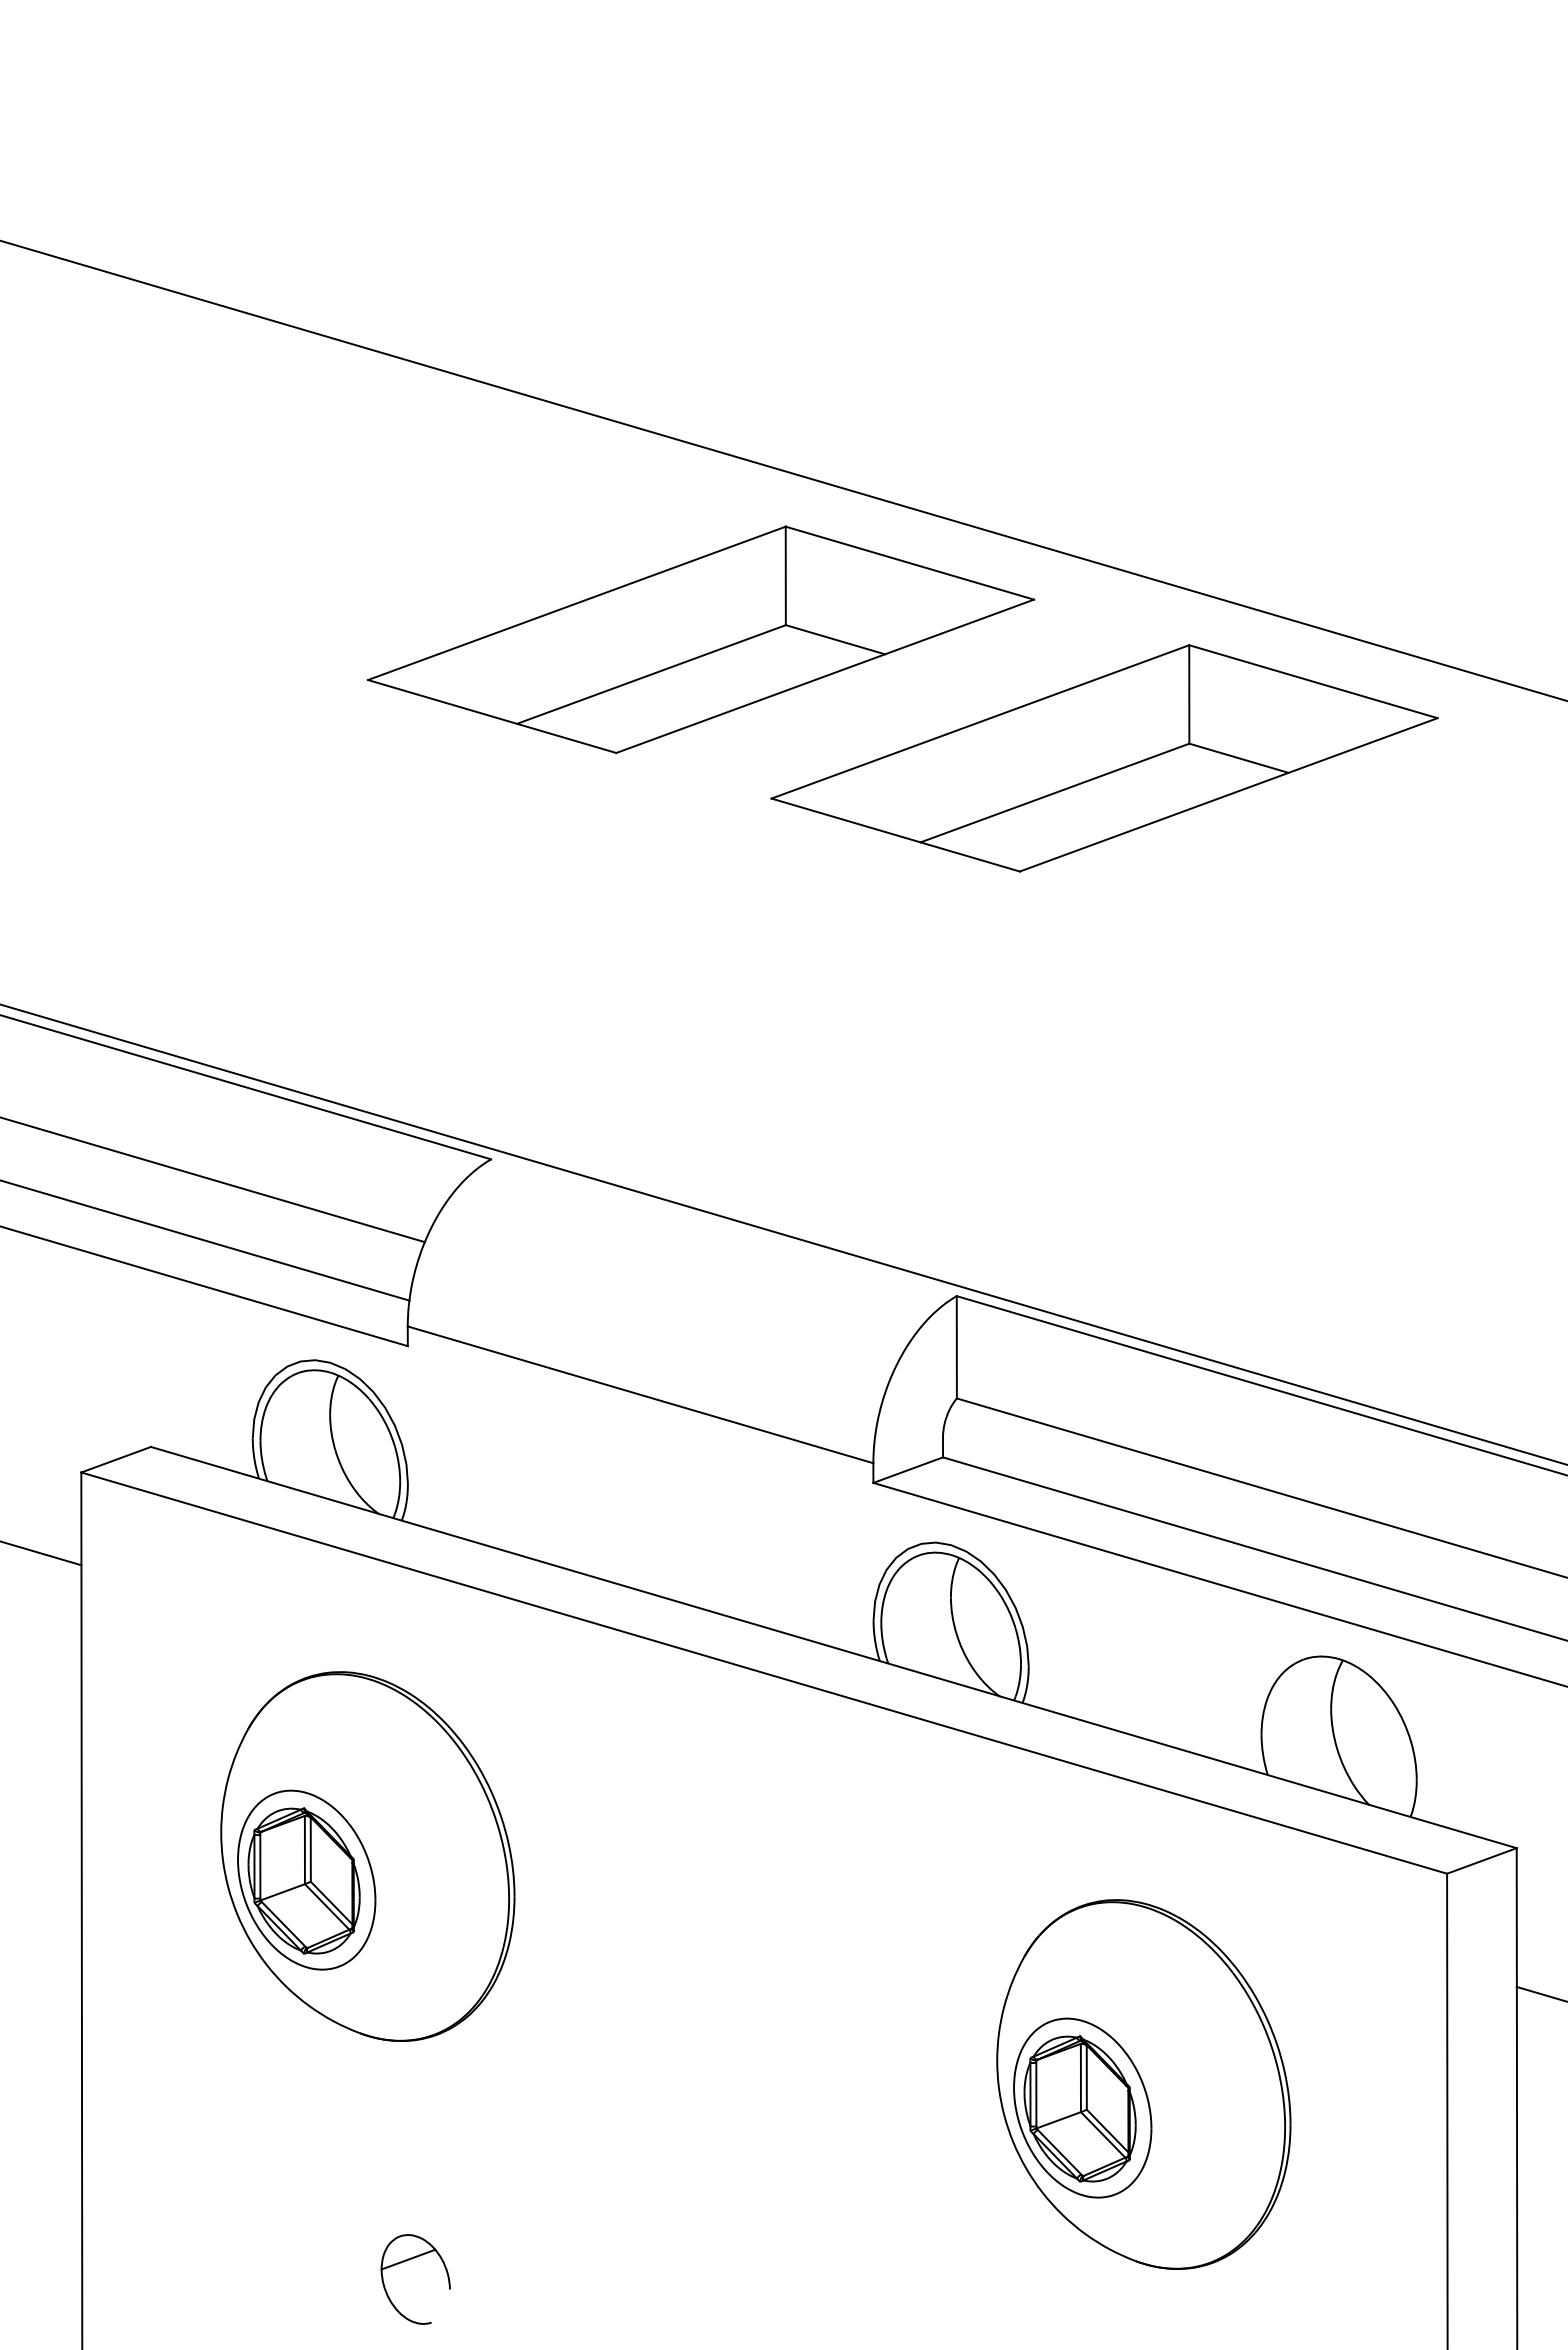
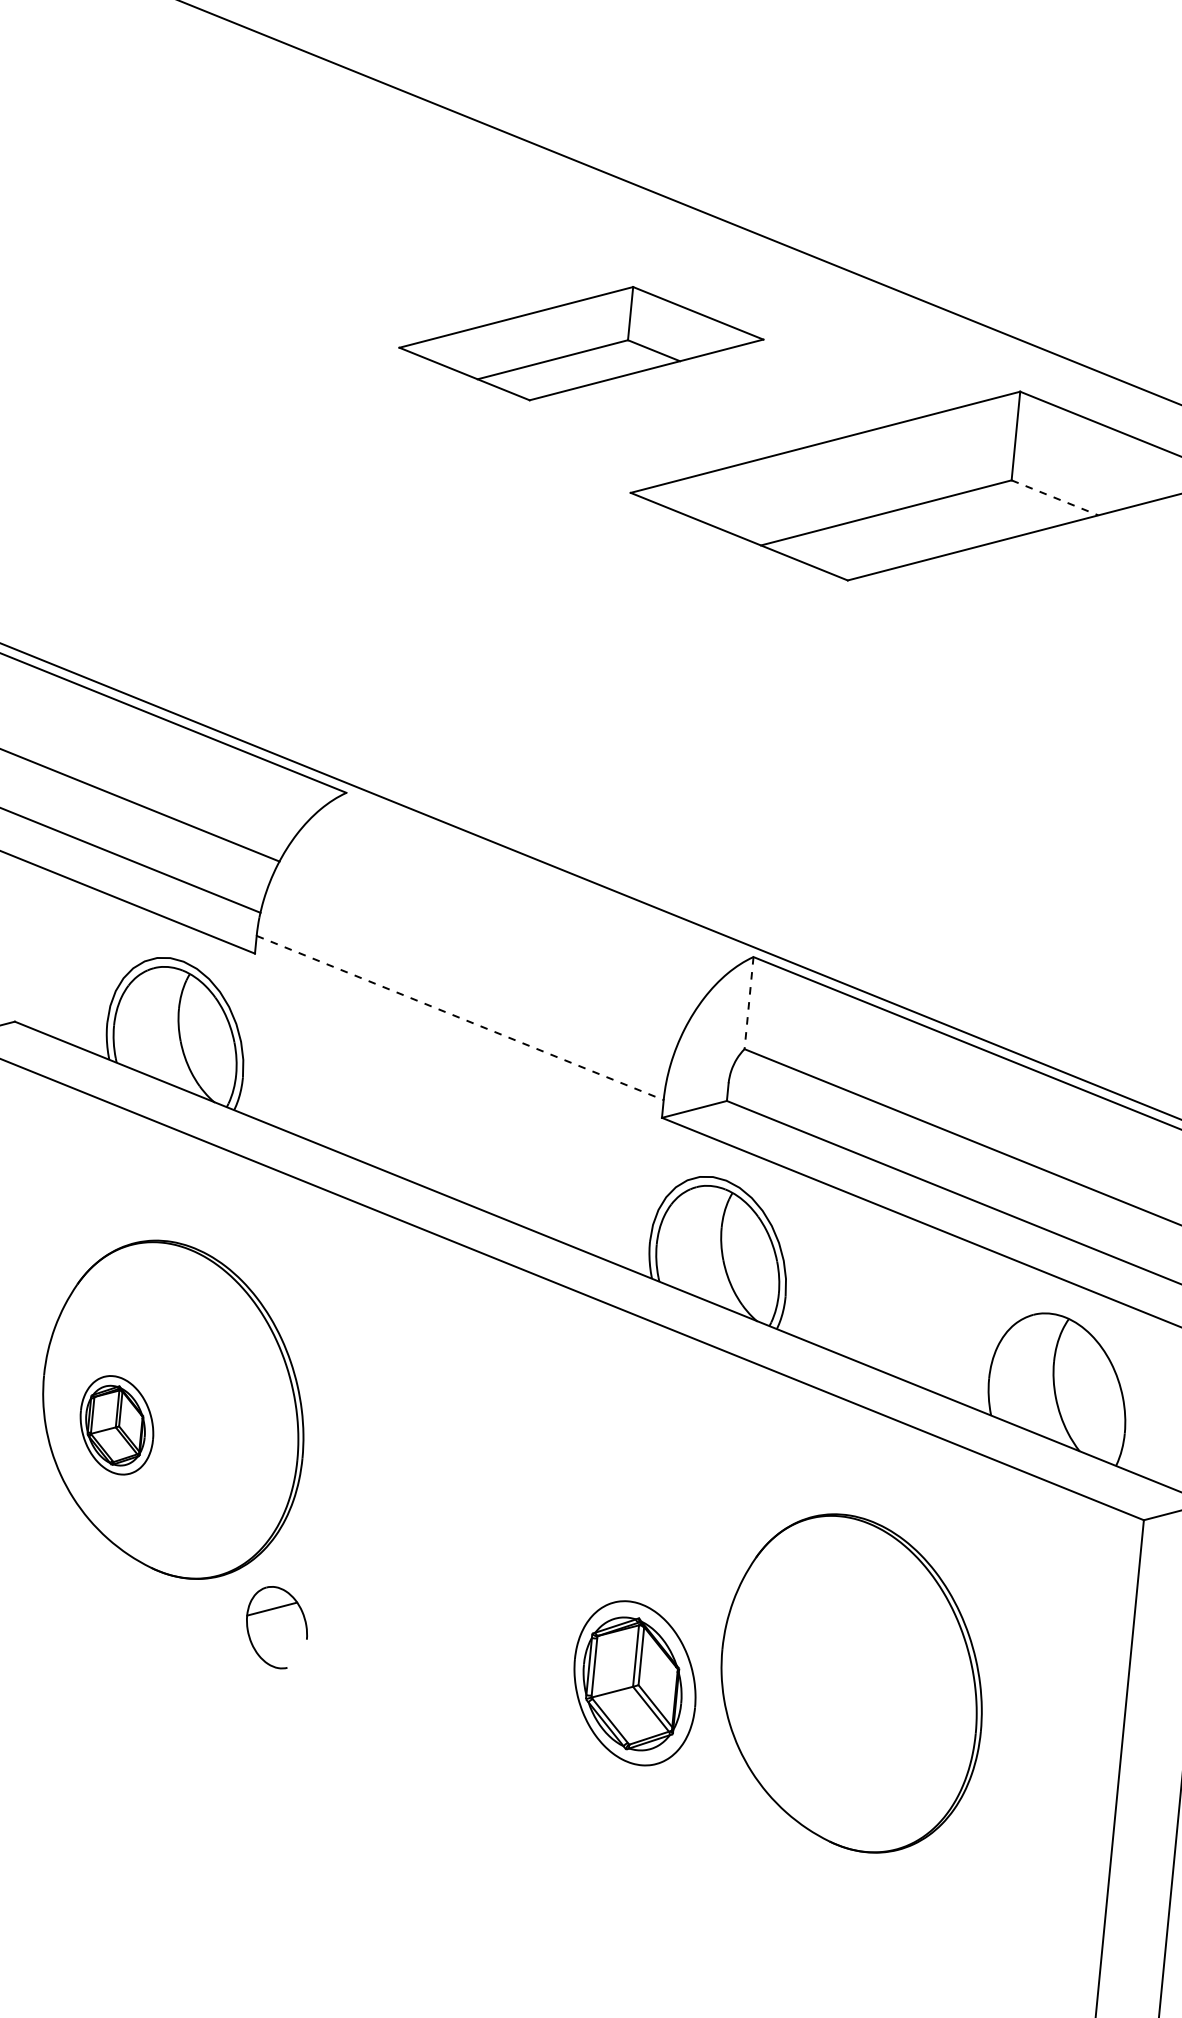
part: (701, 639) -> (581, 343), size x0.6
line: (1239, 758) -> (1055, 498), solid -> dashed
line: (956, 1347) -> (748, 1003), solid -> dashed
line: (640, 1394) -> (460, 1017), solid -> dashed
part: (306, 1879) -> (116, 1424), size x0.6
part: (1082, 2107) -> (634, 1682), moved
part: (409, 2260) -> (273, 1610), moved

